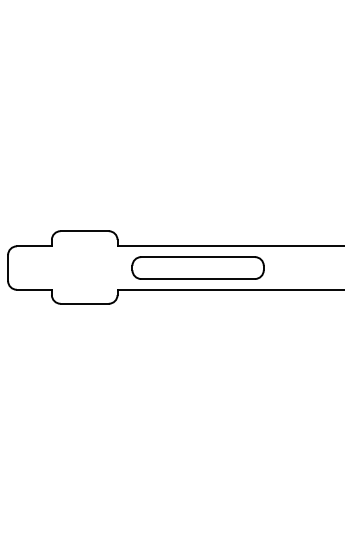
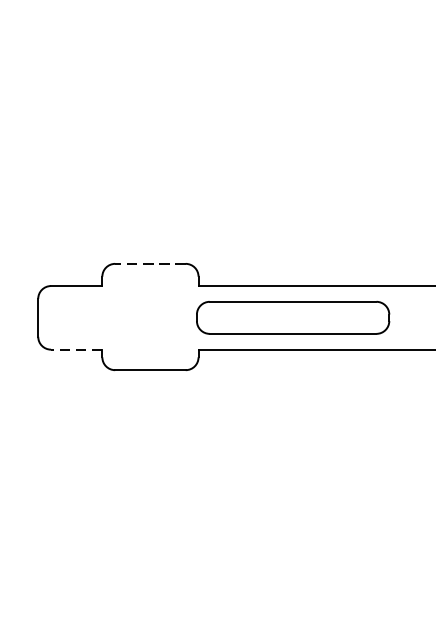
line: (84, 231) -> (150, 264), solid -> dashed
part: (197, 267) -> (292, 317), moved
line: (34, 289) -> (76, 349), solid -> dashed

